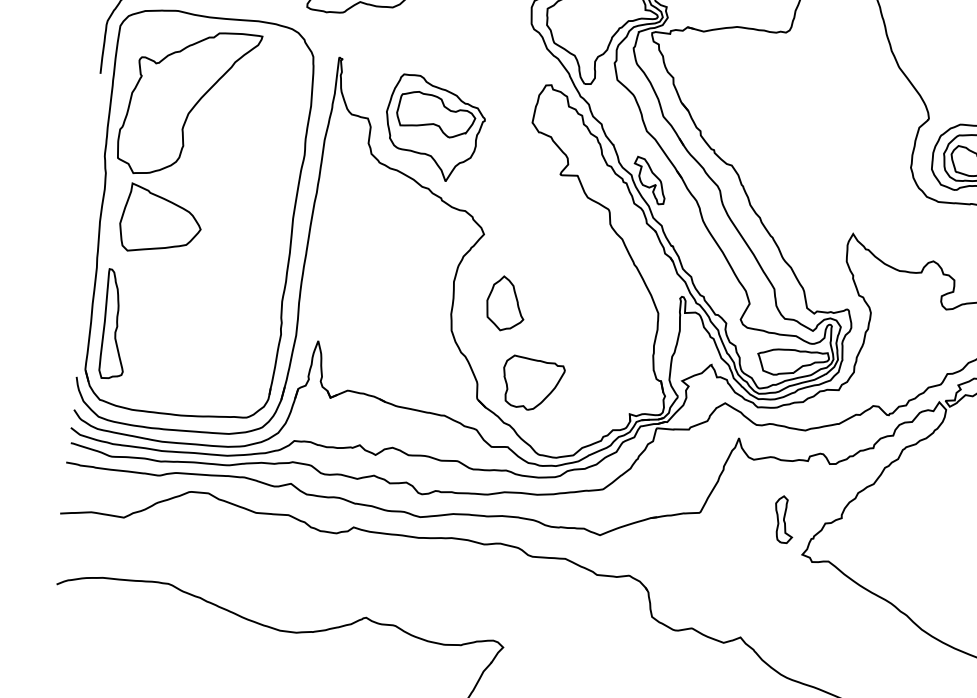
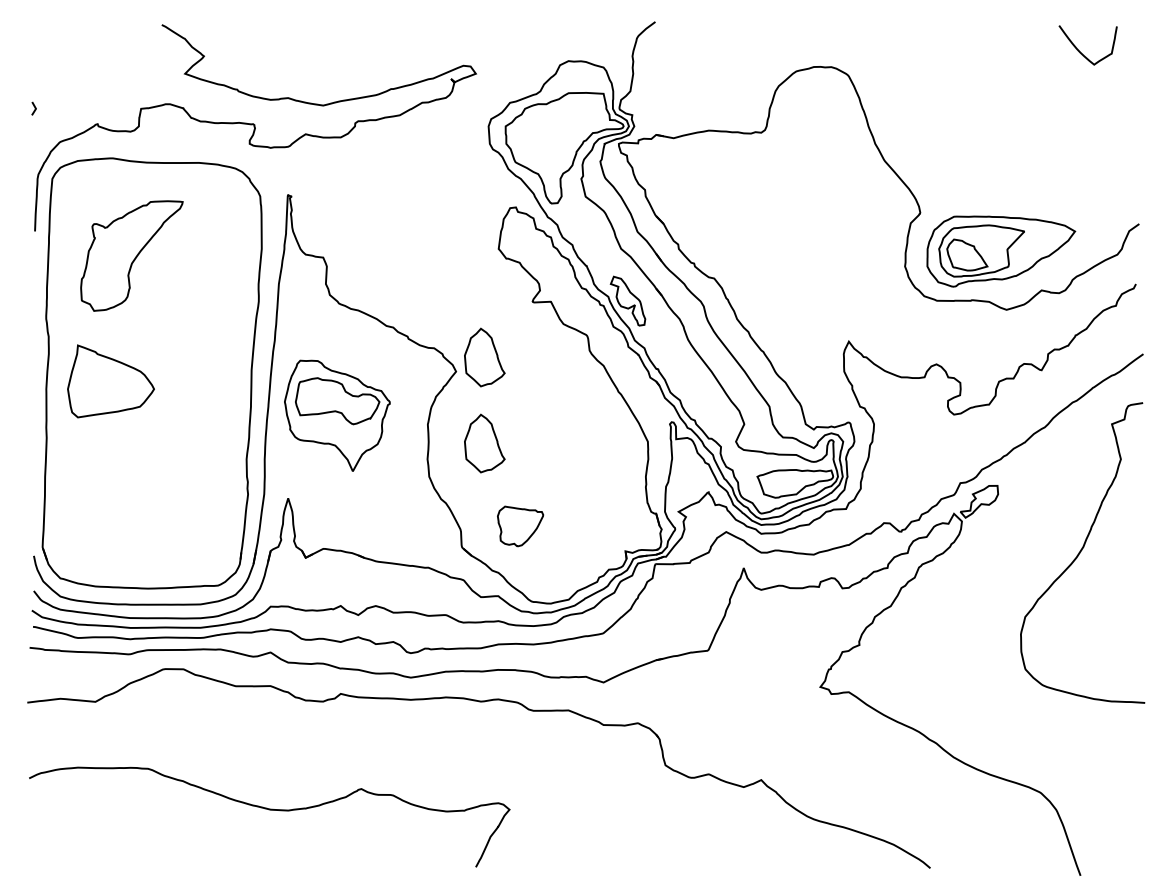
part: (188, 103) -> (131, 255), size x0.7
part: (435, 128) -> (337, 415), moved
part: (511, 223) -> (484, 357), added
part: (114, 323) -> (69, 496), removed
part: (533, 383) -> (520, 526), size x0.7
part: (784, 519) -> (798, 650), removed

